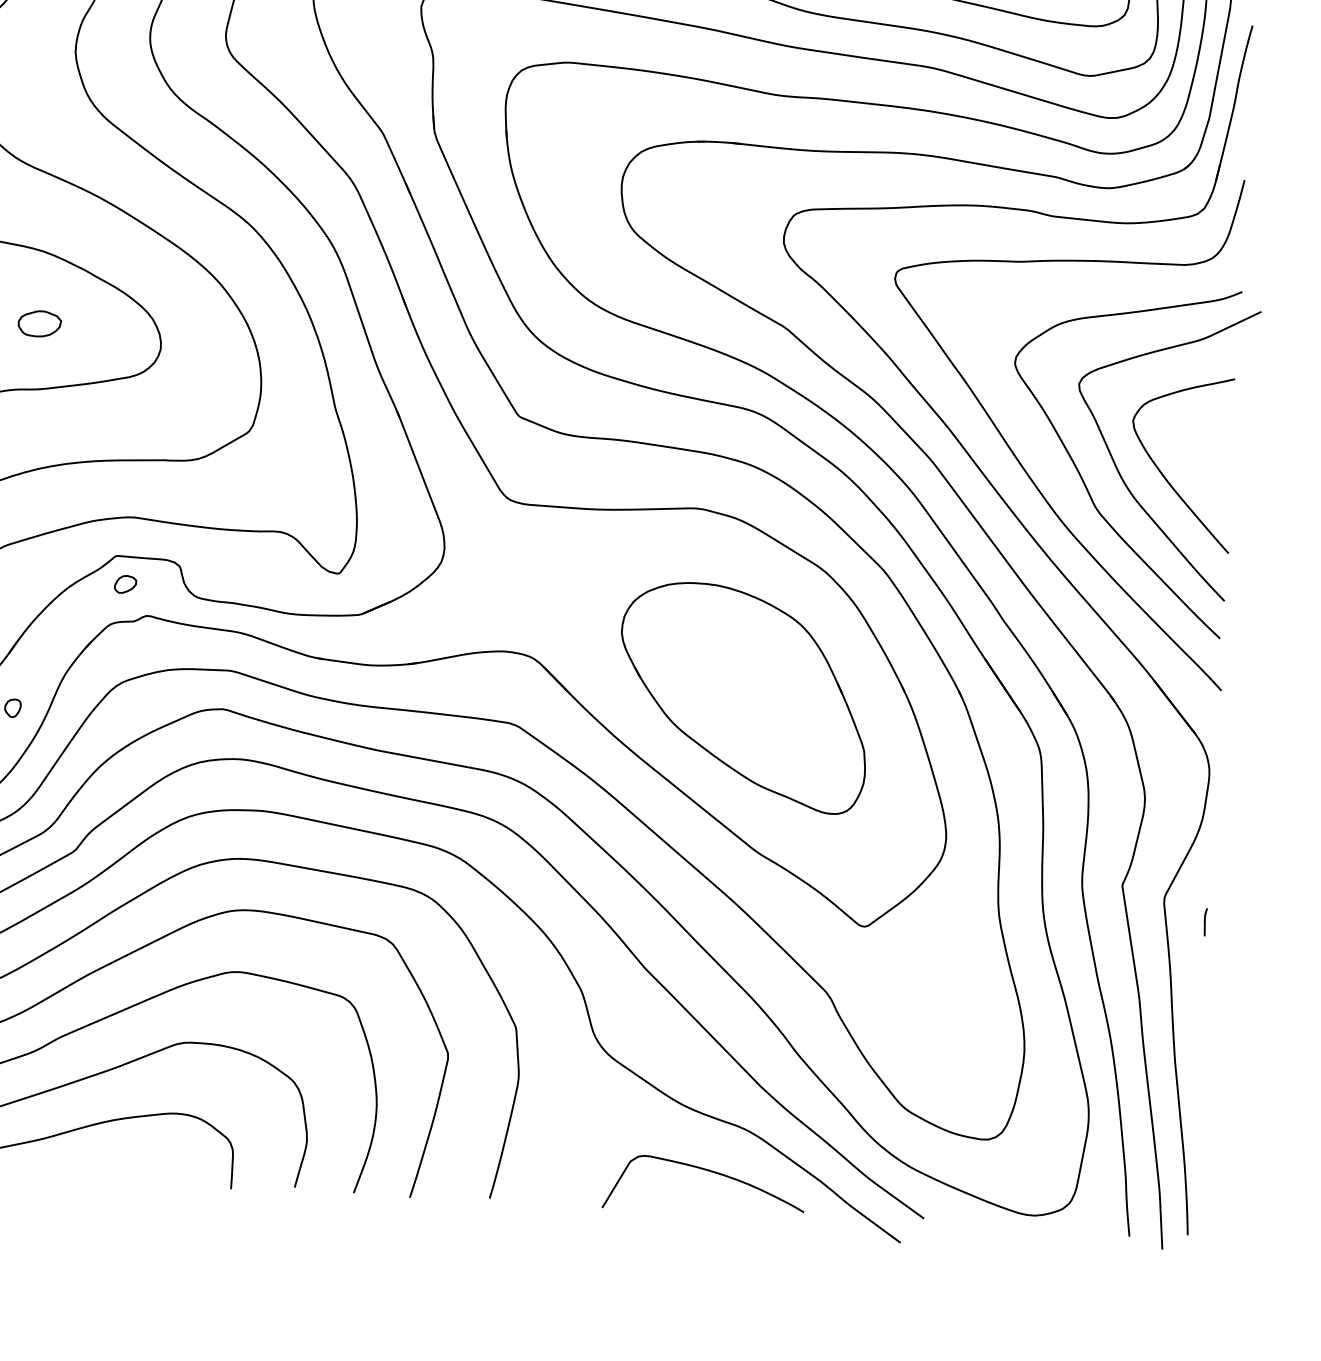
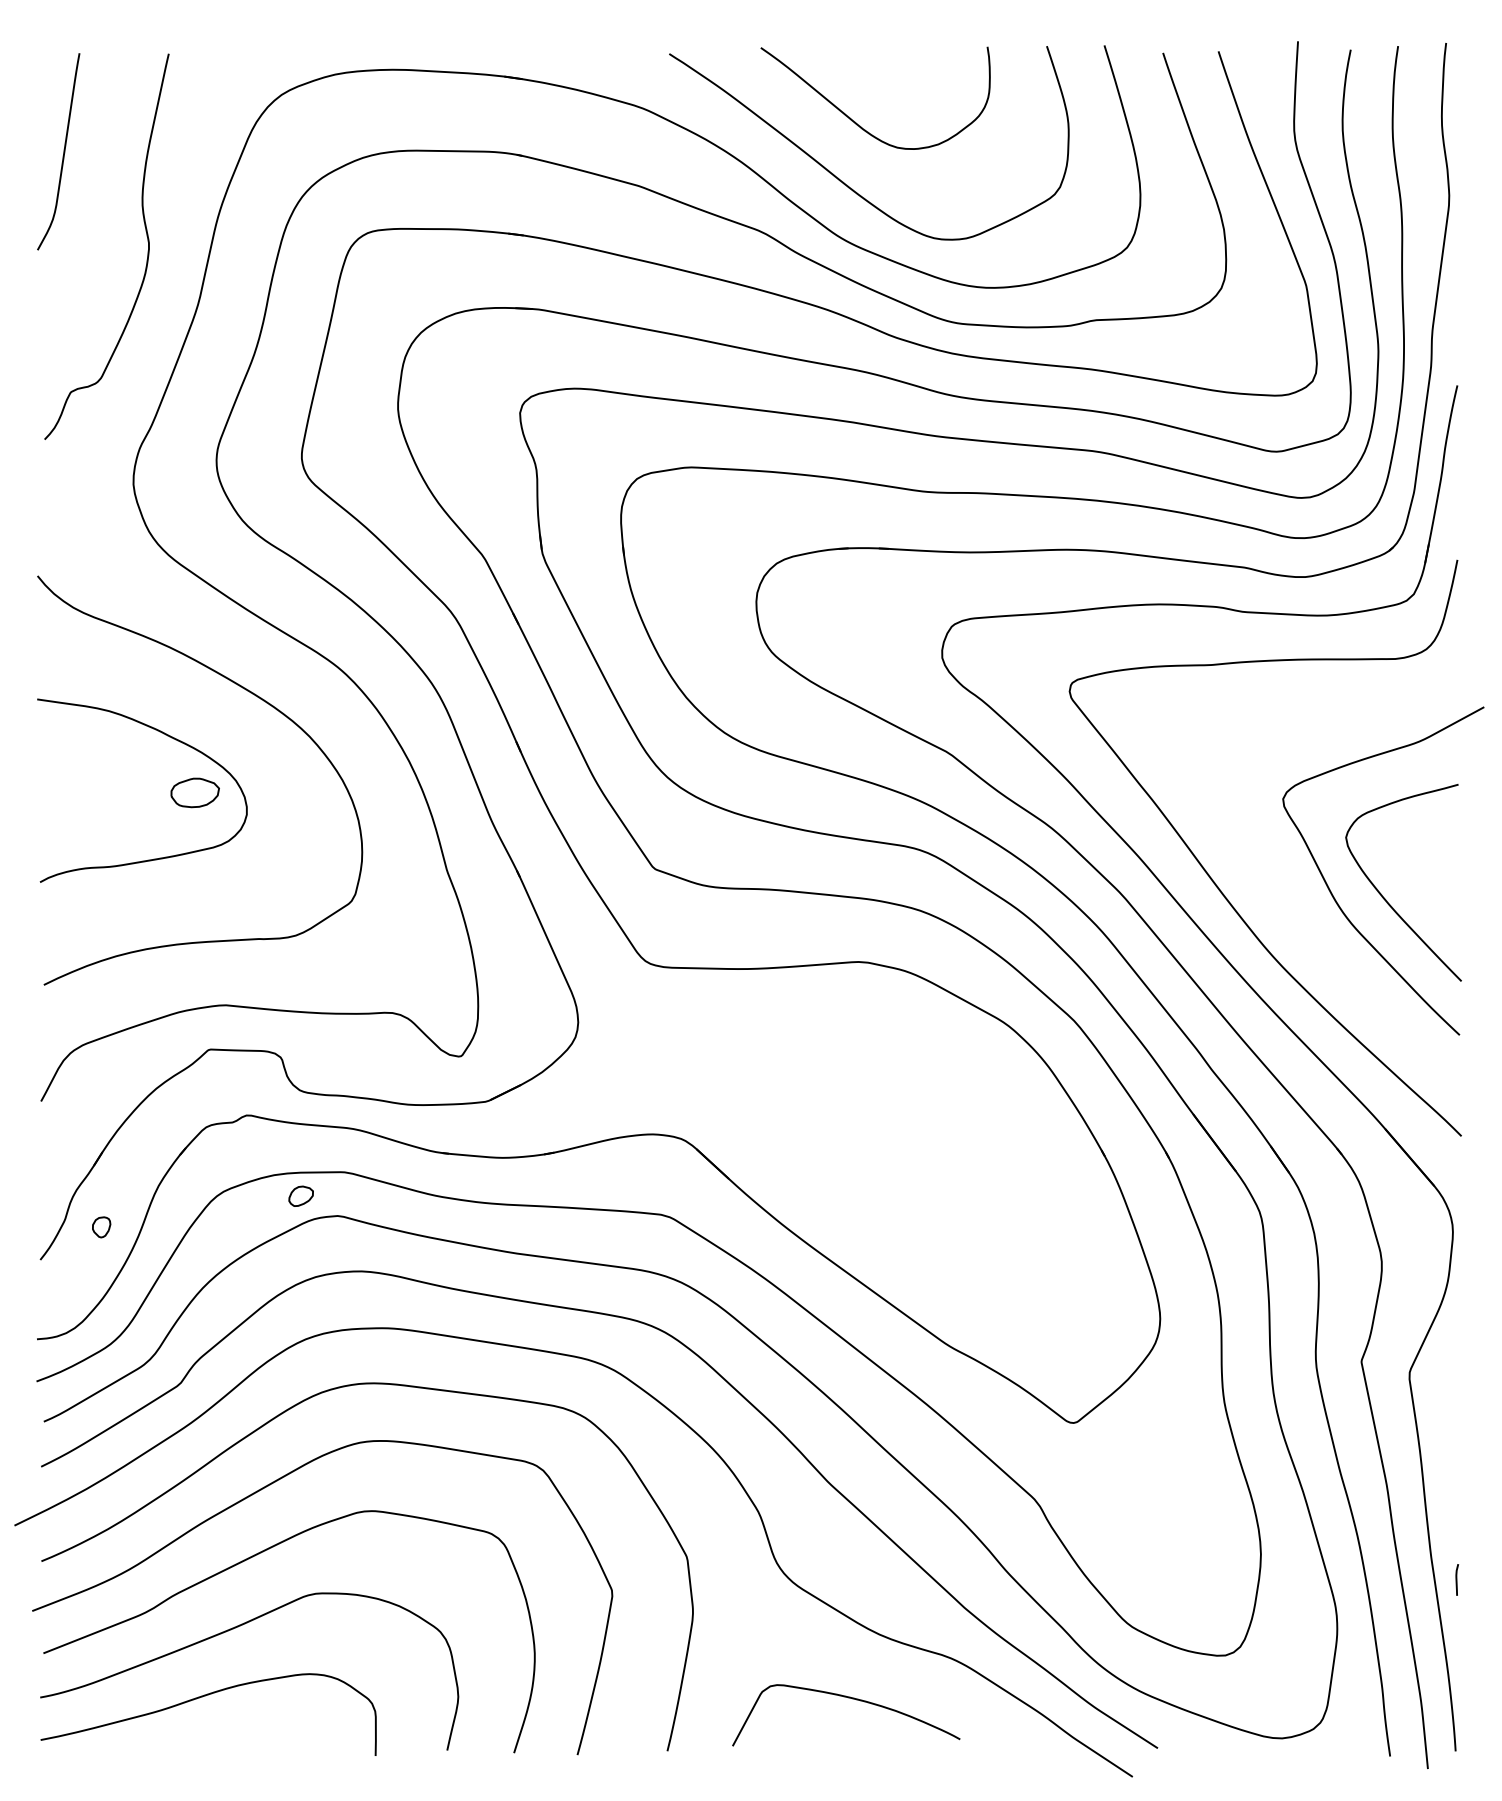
part: (39, 323) -> (194, 792), moved
curve: (1081, 475) -> (1291, 902), removed
part: (125, 583) -> (300, 1195), moved
part: (743, 696) -> (923, 1171), removed
line: (1204, 921) -> (1456, 1579), moved
curve: (710, 1172) -> (852, 1699), moved

